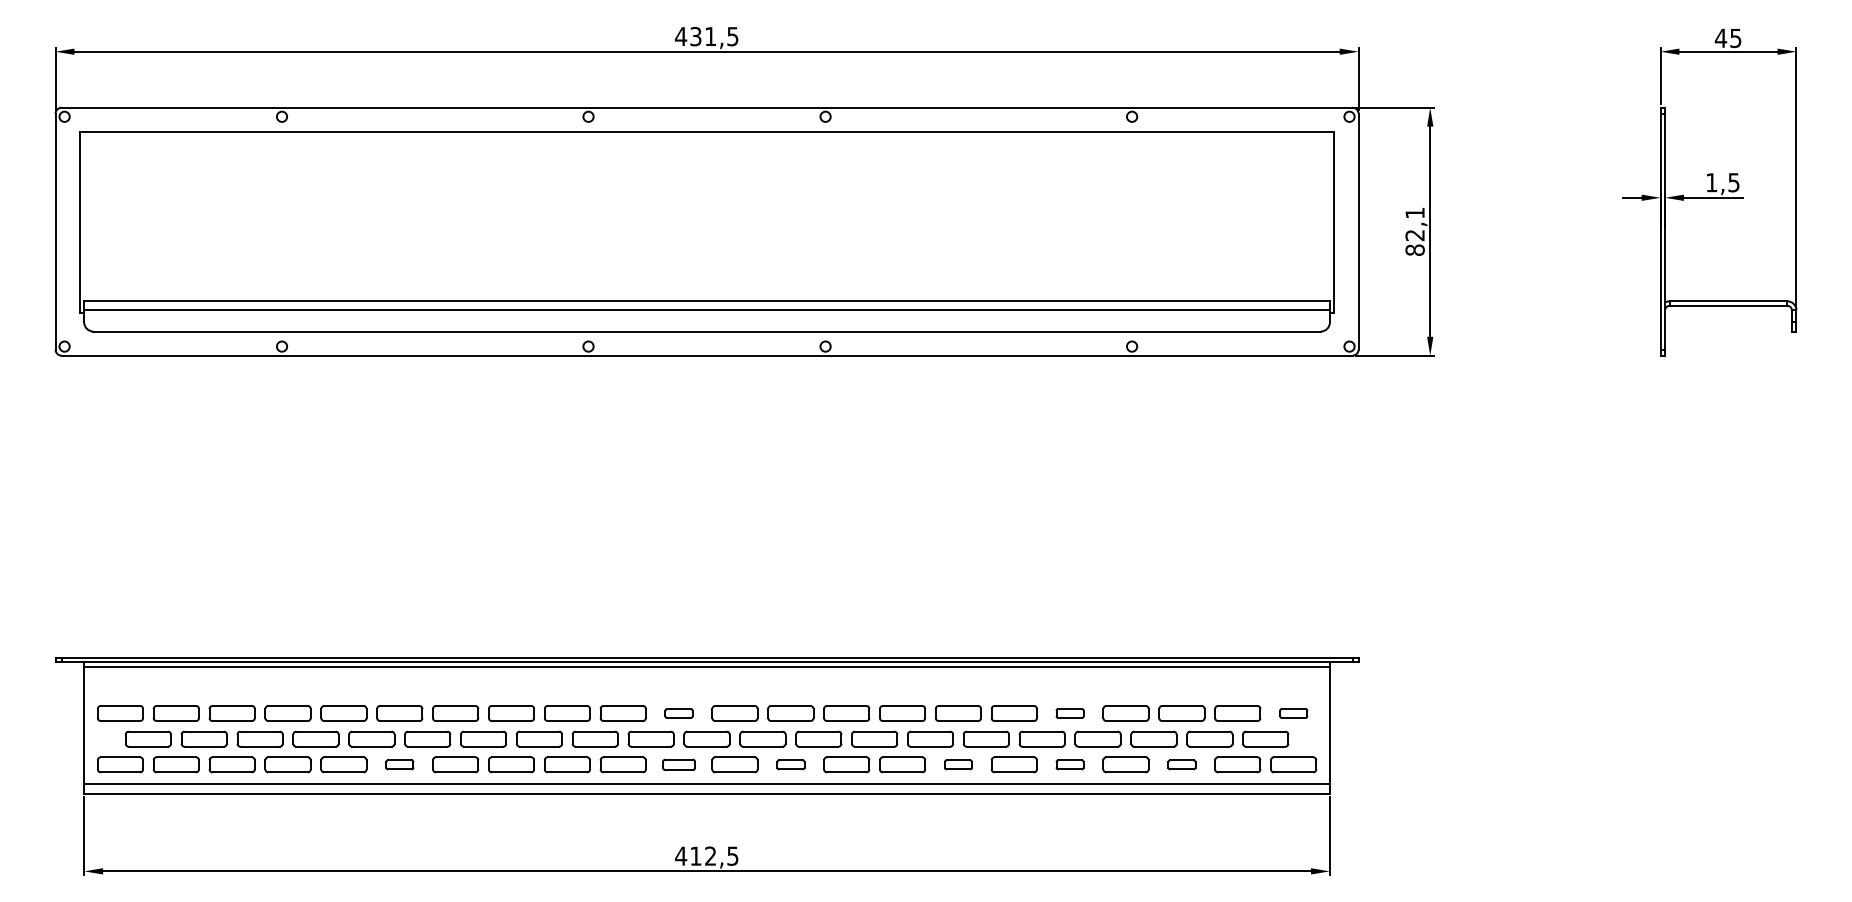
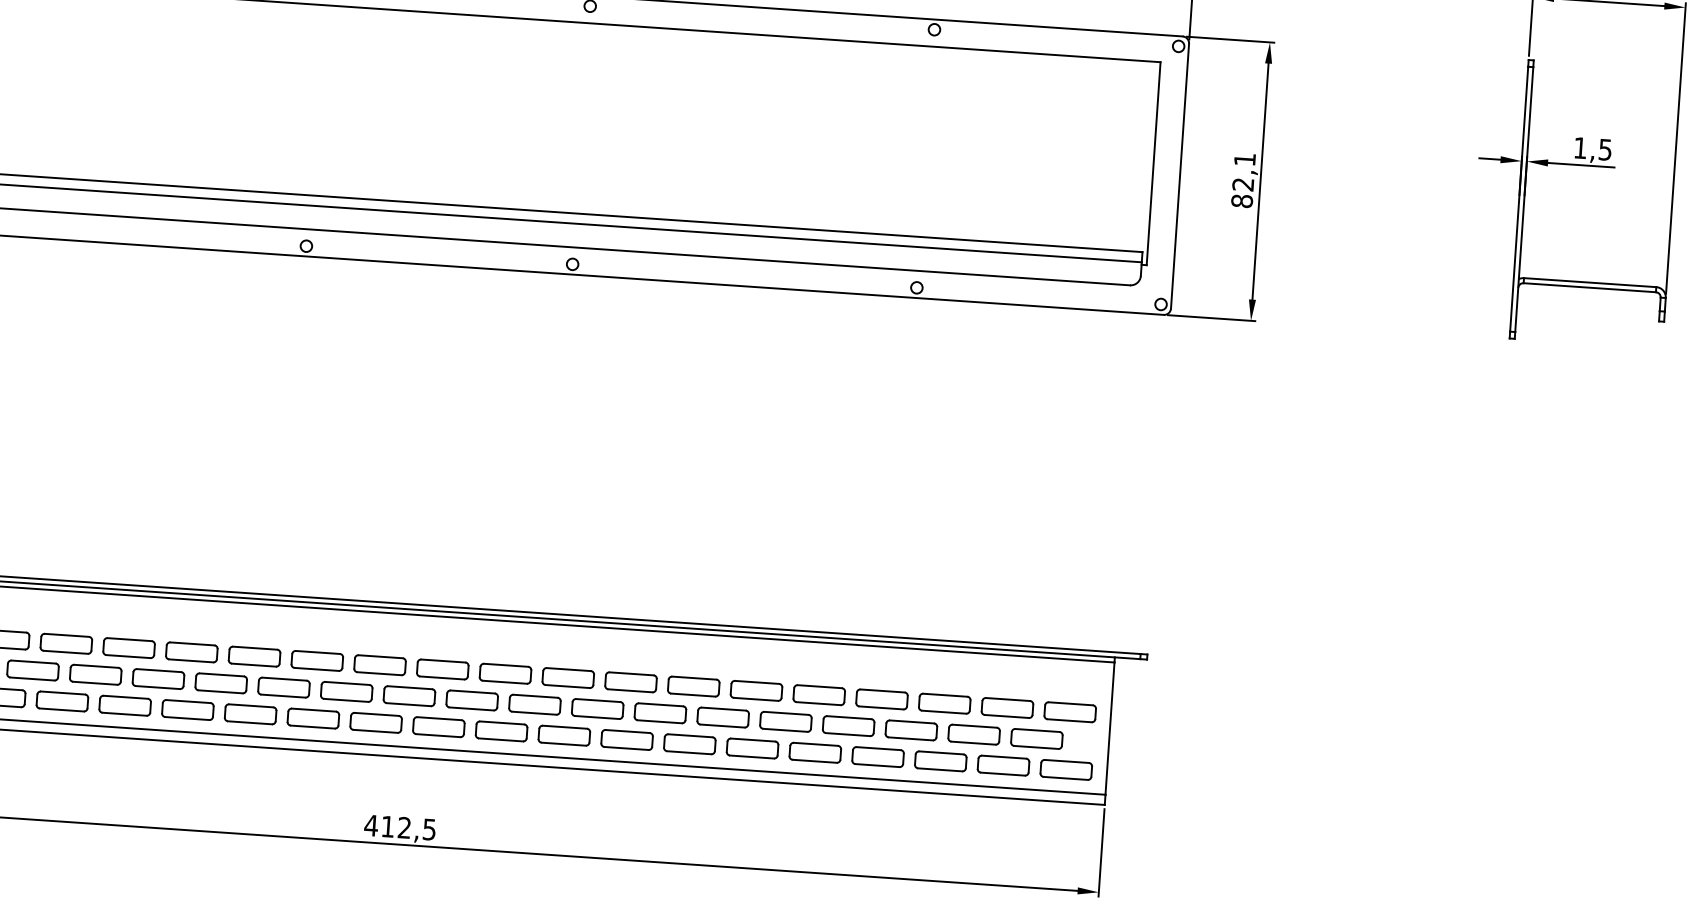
part: (678, 713) -> (379, 665), size x1.67
part: (1069, 713) -> (818, 695), size x1.67
part: (1293, 713) -> (1070, 712), size x1.67
part: (399, 764) -> (62, 701), size x1.67
part: (678, 764) -> (375, 722), size x1.43
part: (790, 764) -> (501, 731), size x1.67
part: (958, 764) -> (689, 743), size x1.67
part: (1069, 764) -> (814, 752), size x1.67
part: (1181, 764) -> (940, 760), size x1.67

